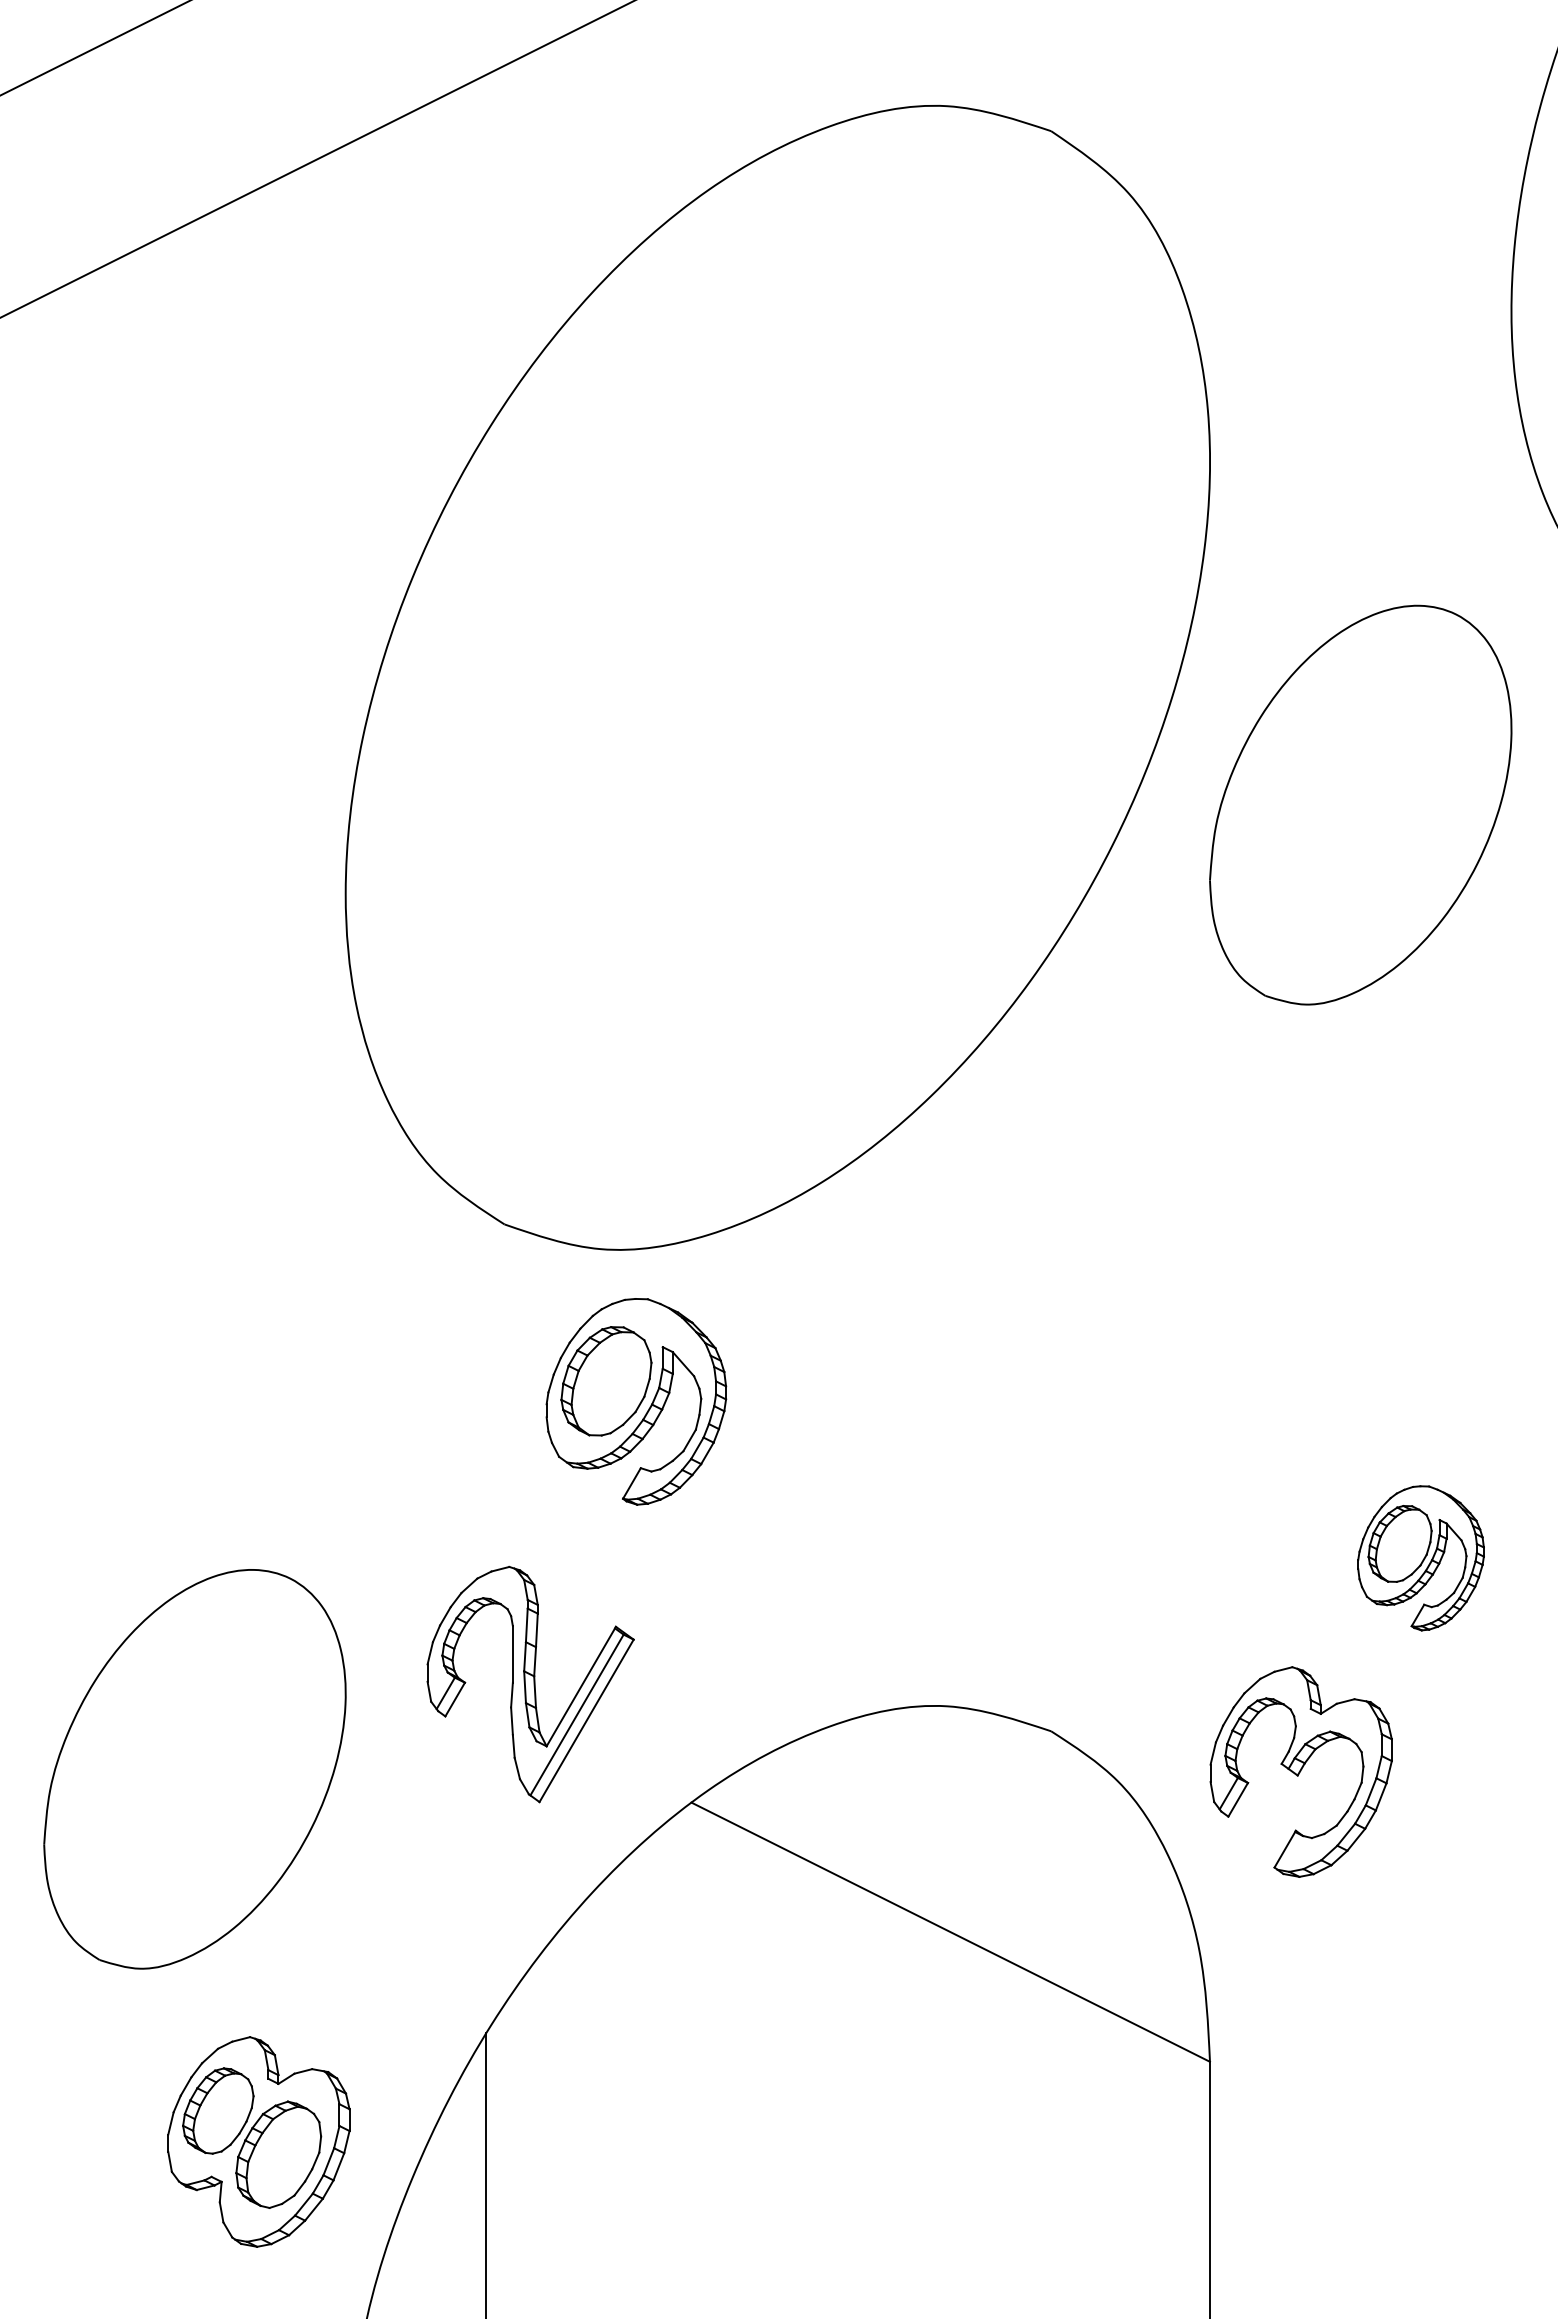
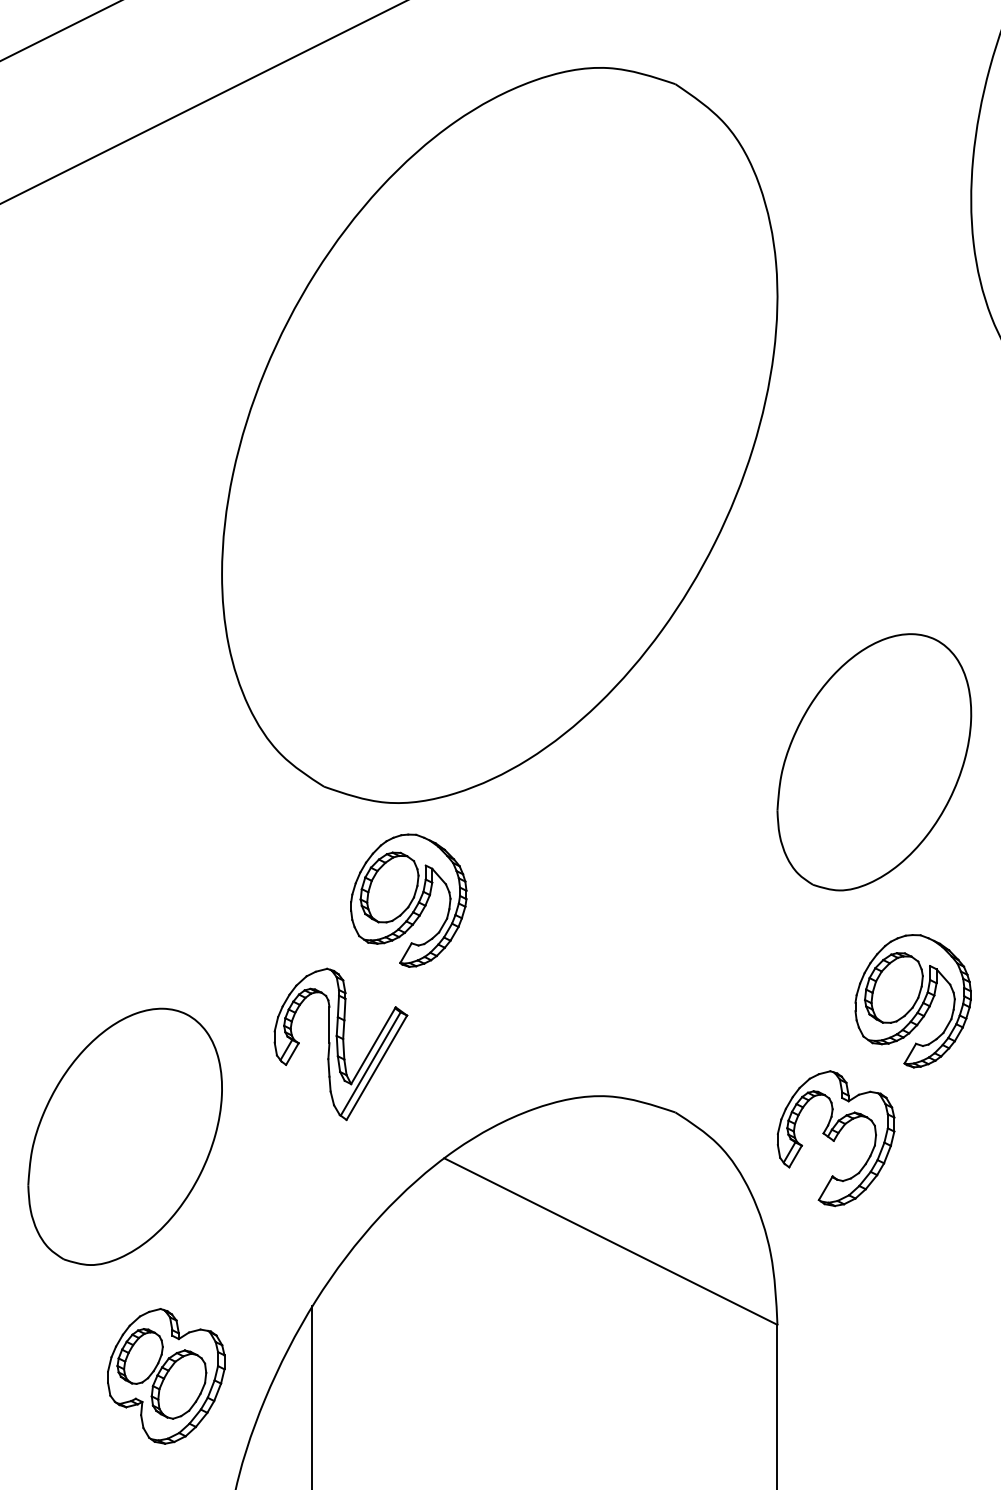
part: (1360, 805) -> (874, 762), moved
part: (1420, 1558) -> (912, 1001), size x1.43
part: (530, 1684) -> (340, 1044), moved

